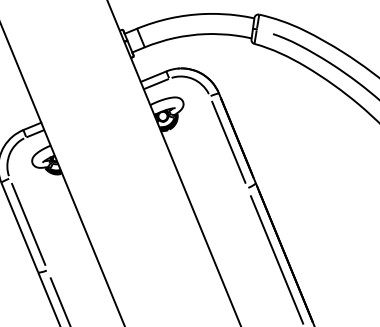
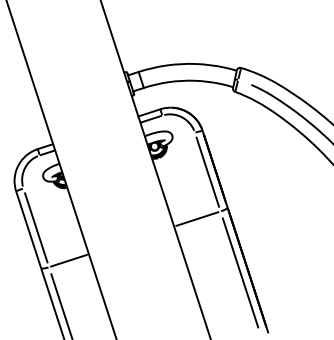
line: (220, 198) -> (197, 218), added
line: (70, 260) -> (68, 260), added

